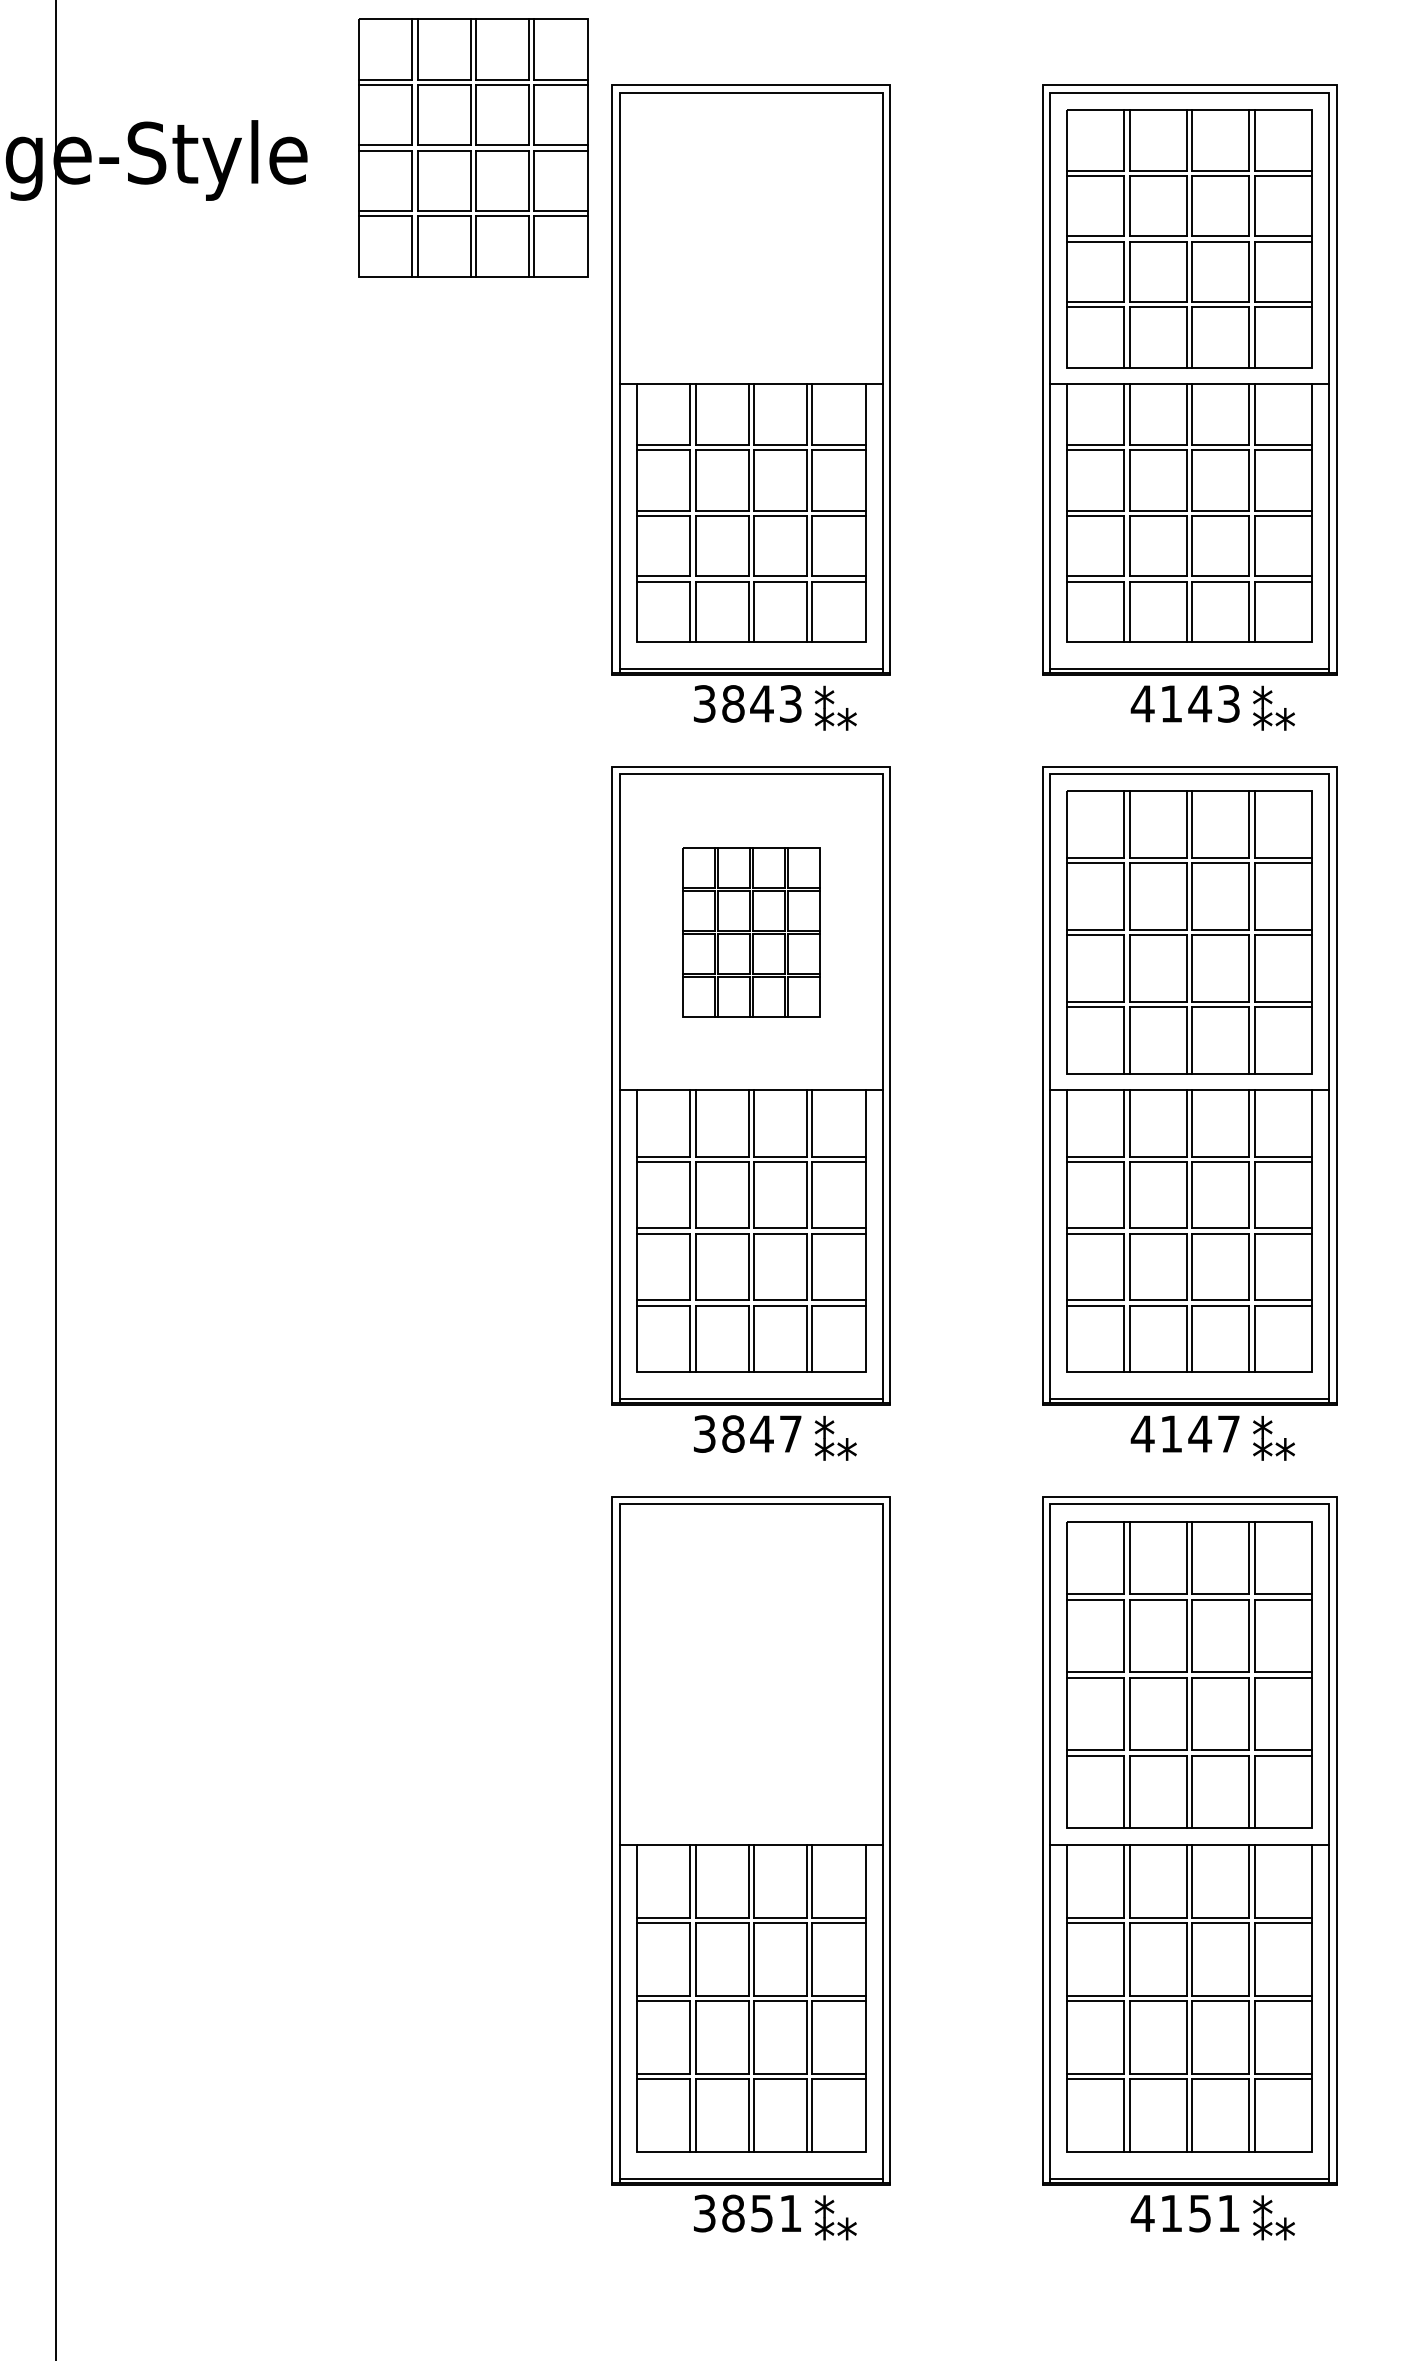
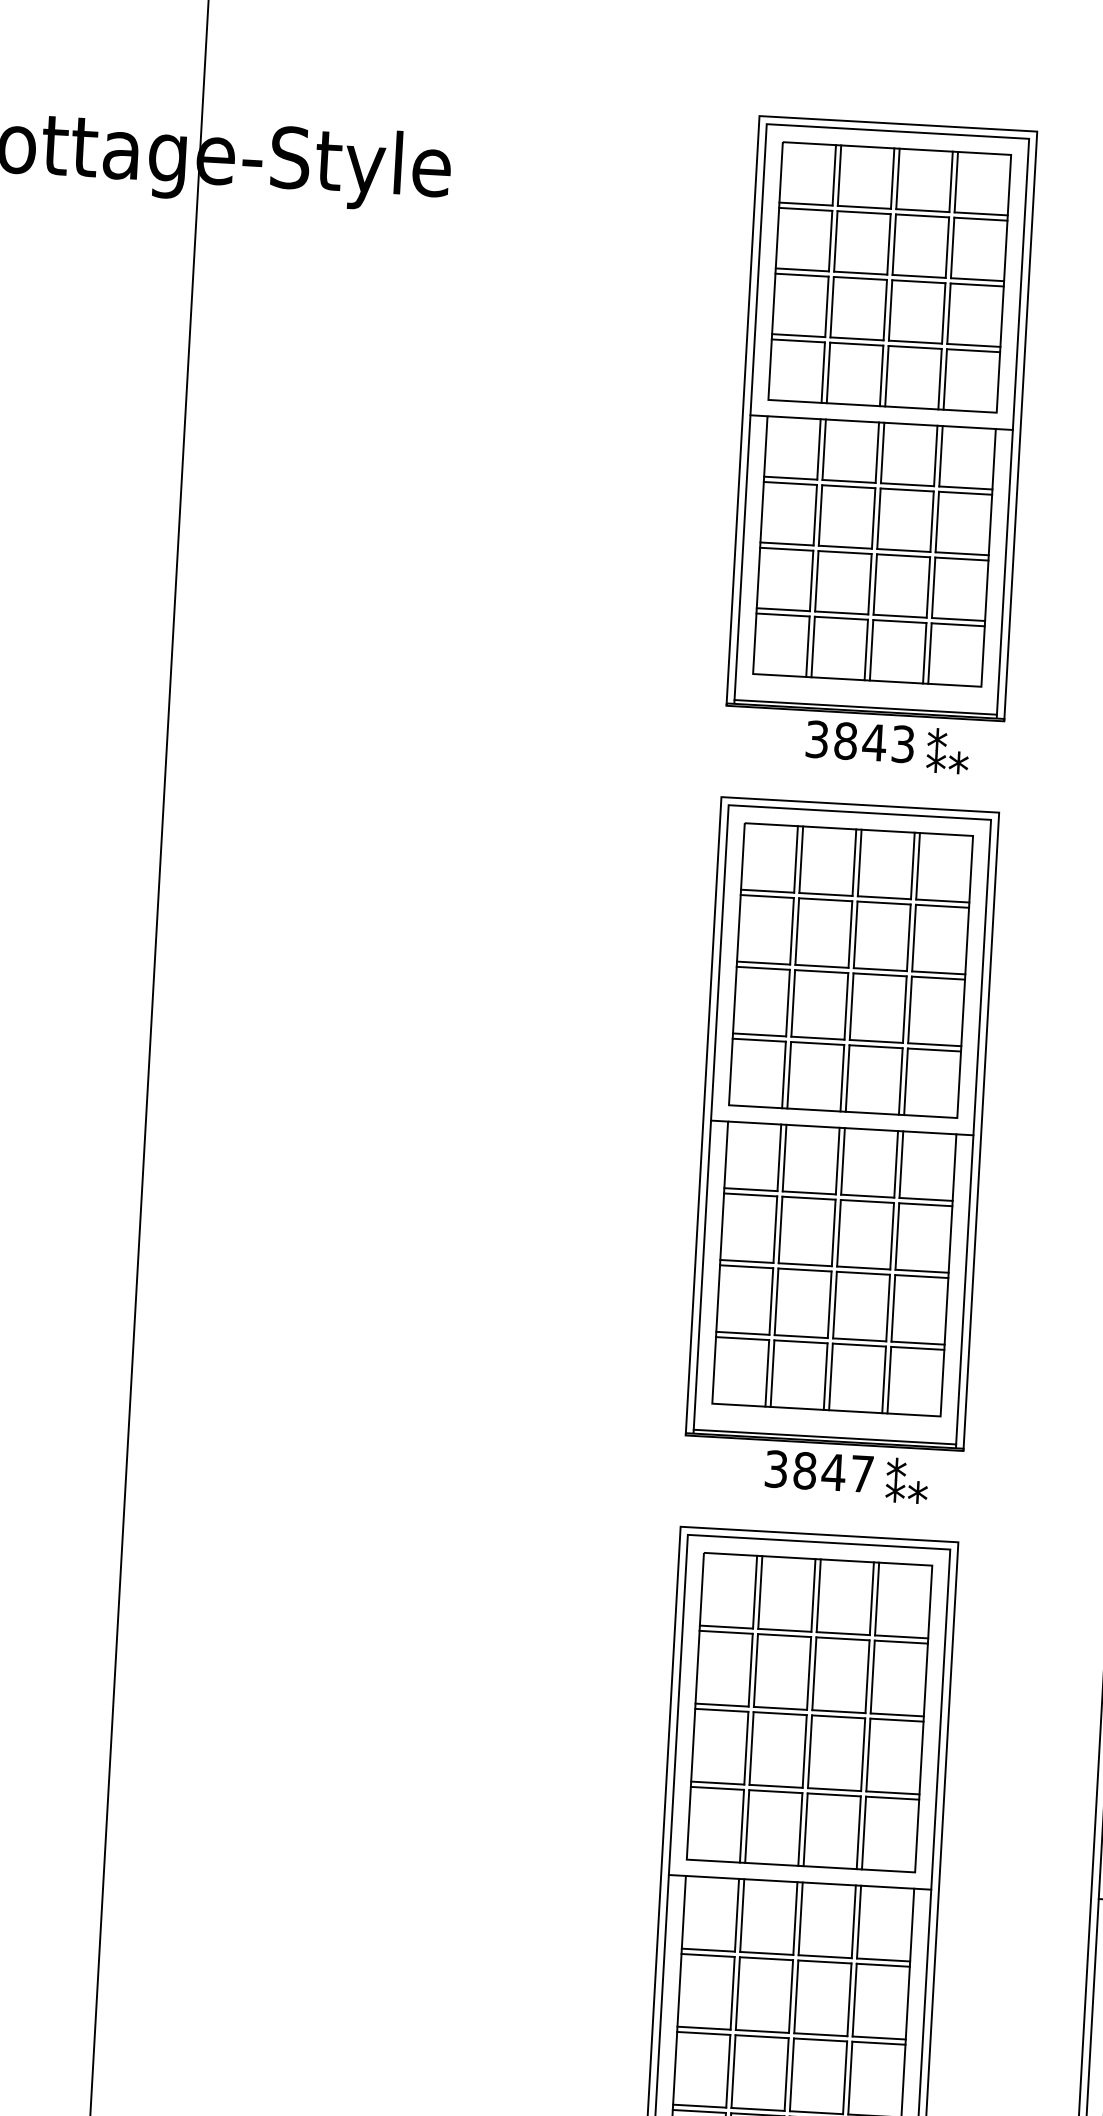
part: (473, 147) -> (889, 276), moved
part: (751, 932) -> (851, 970), size x1.67
part: (751, 1674) -> (809, 1712), added

